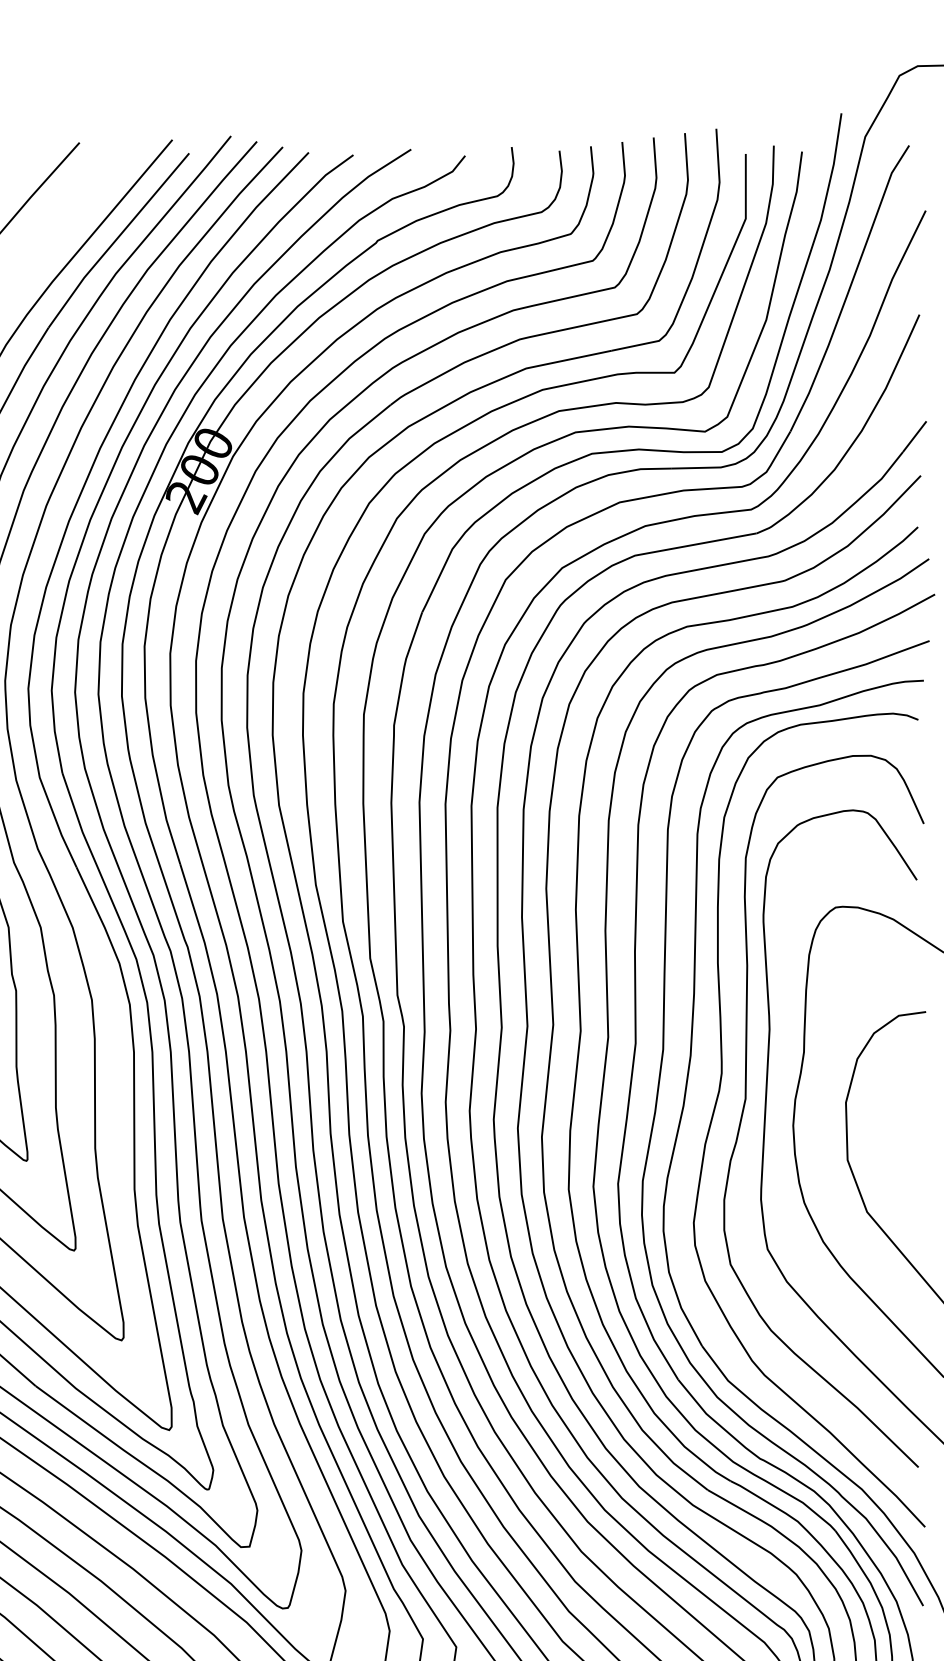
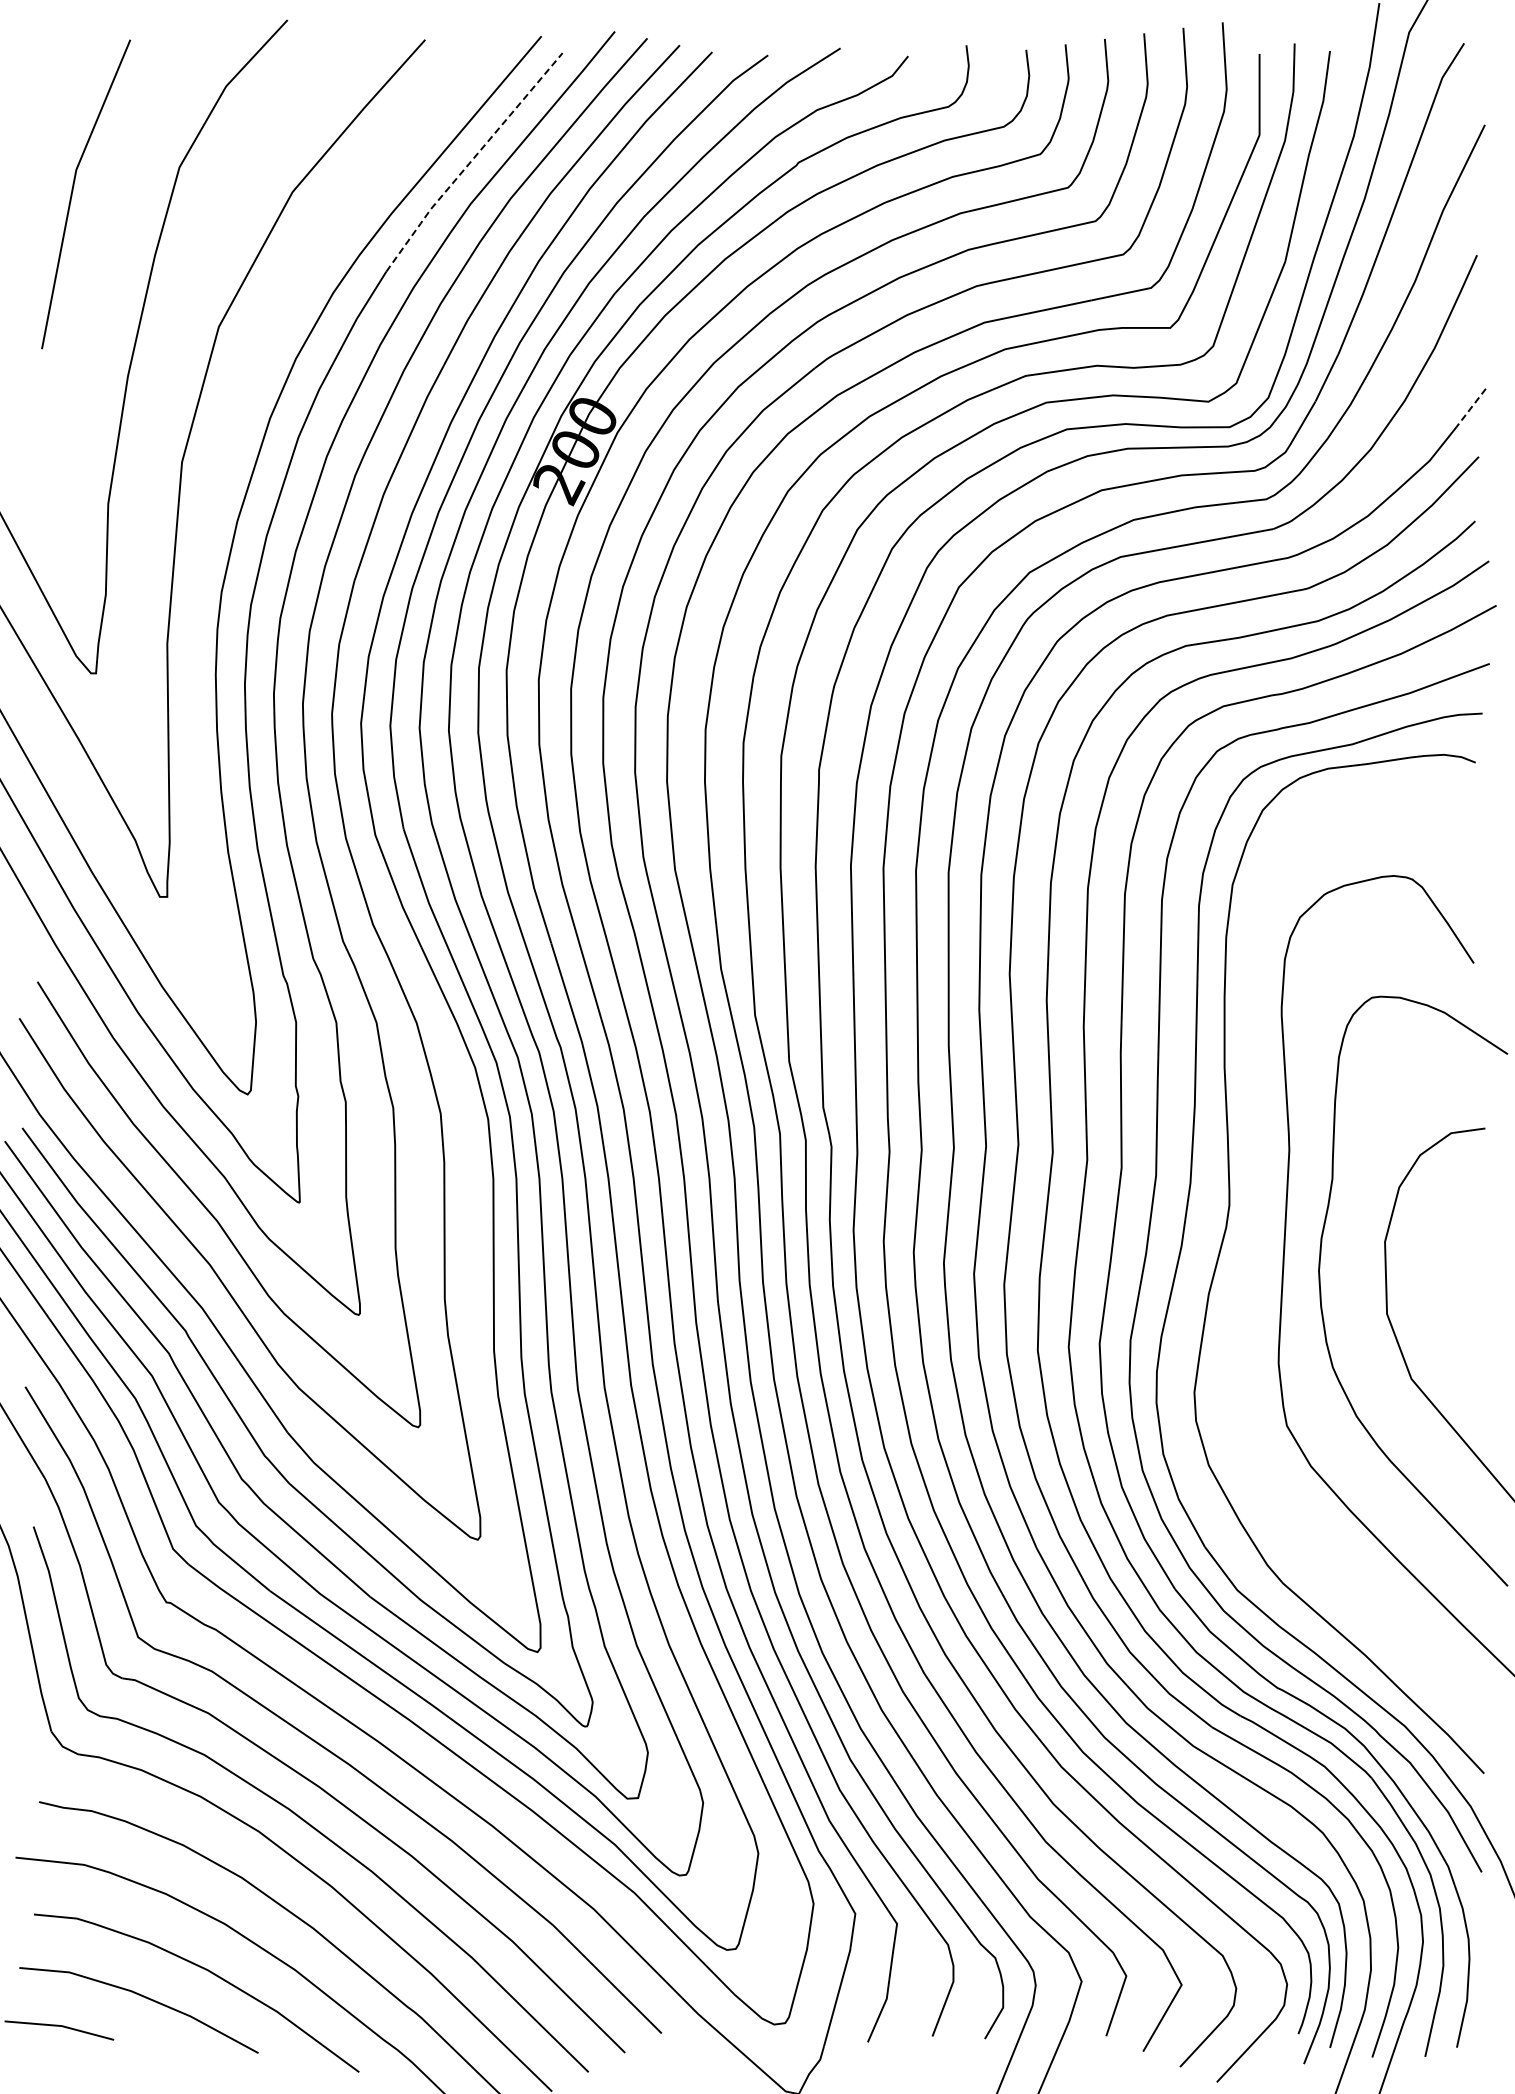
line: (116, 239) -> (471, 161), solid -> dashed
line: (914, 437) -> (1470, 408), solid -> dashed
curve: (746, 1099) -> (1260, 1237), removed

